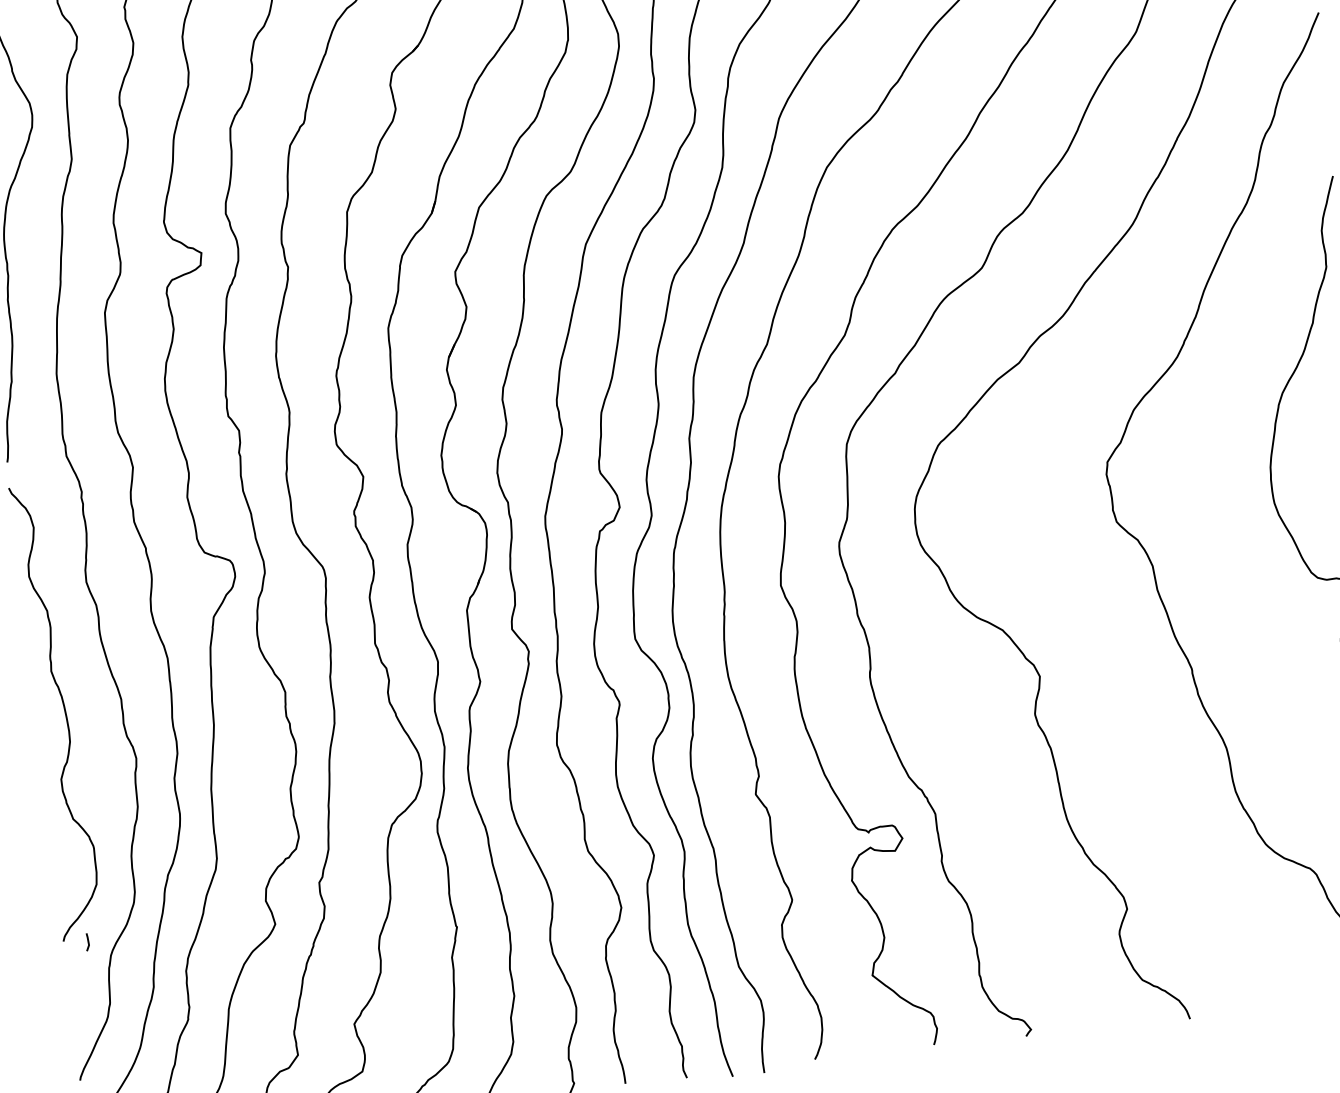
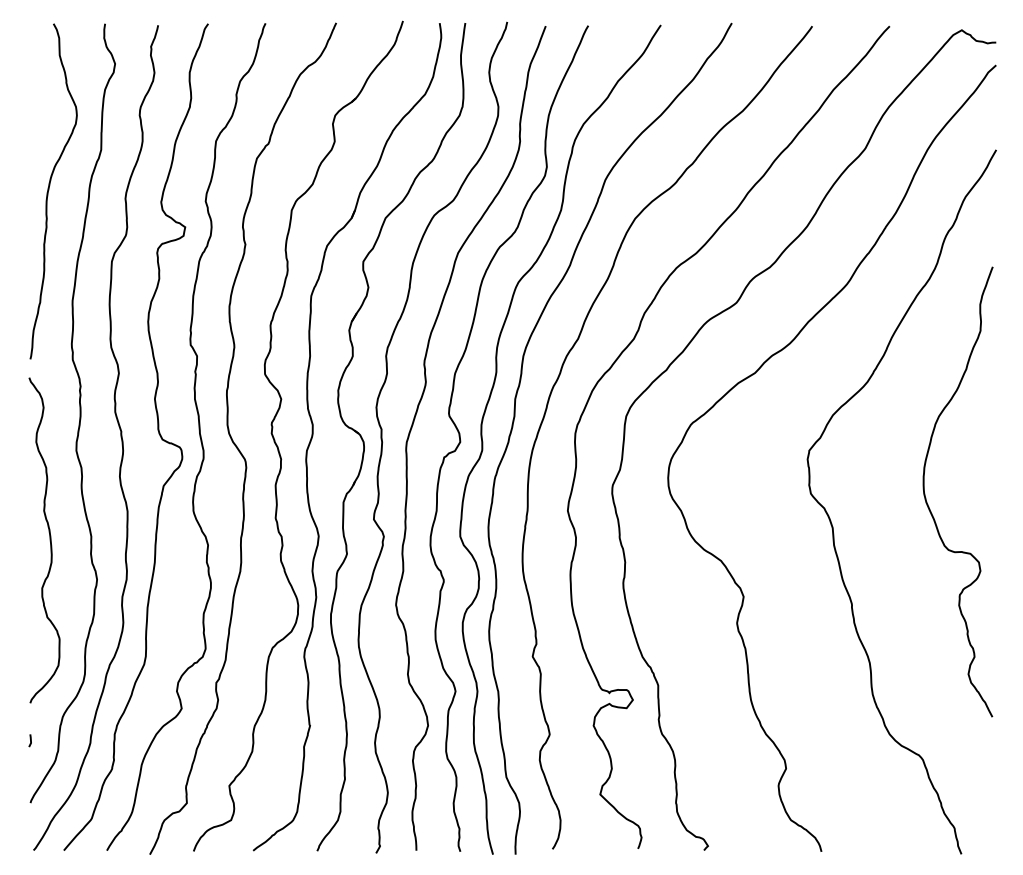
line: (87, 941) -> (30, 740), moved

